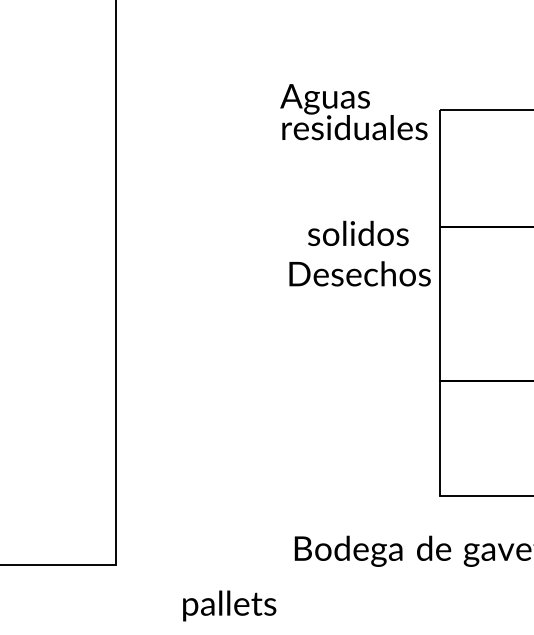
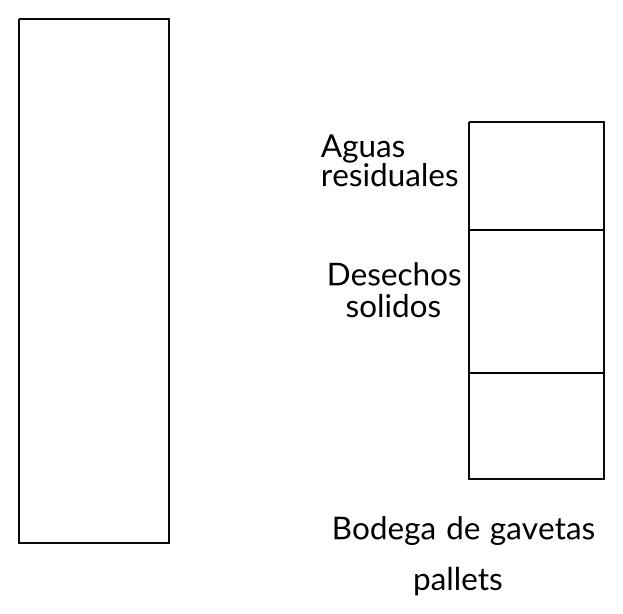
text: (354, 112) -> (389, 160), moved
text: (357, 233) -> (392, 305), moved
text: (229, 605) -> (458, 580), moved

